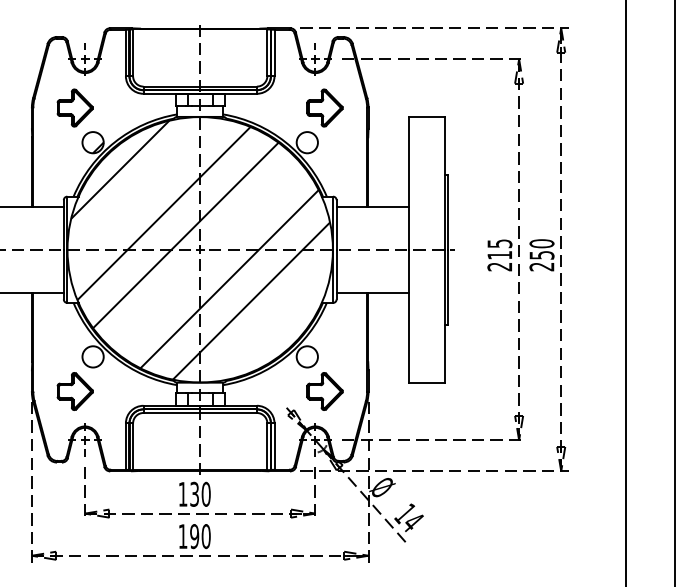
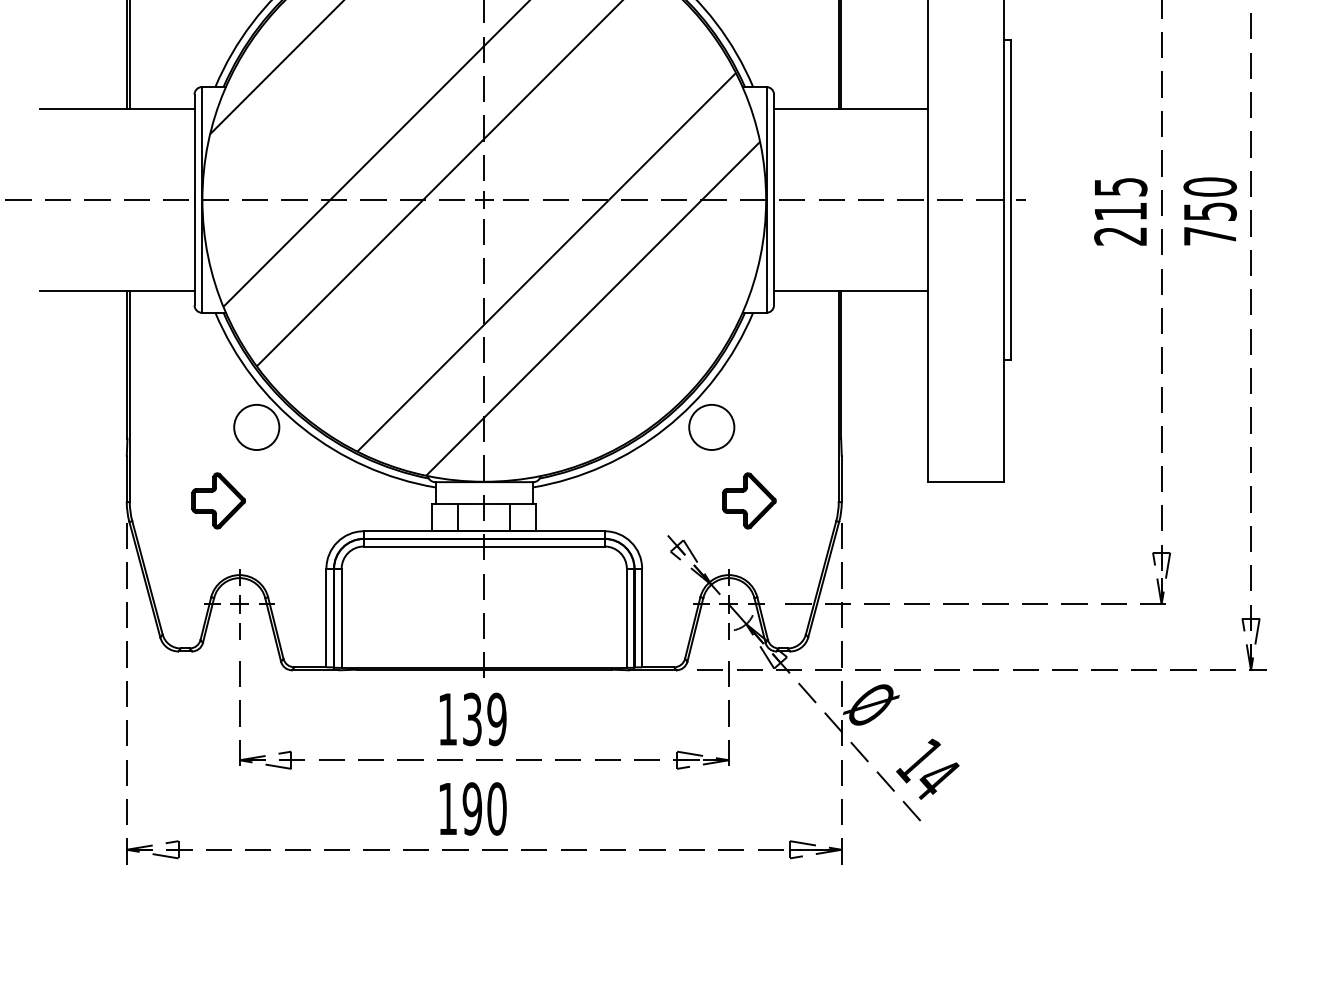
text: (541, 266) -> (1209, 235), 250 -> 750
part: (74, 391) -> (217, 500), size x0.7
part: (324, 391) -> (748, 500), size x0.7
text: (205, 494) -> (495, 719), 130 -> 139

